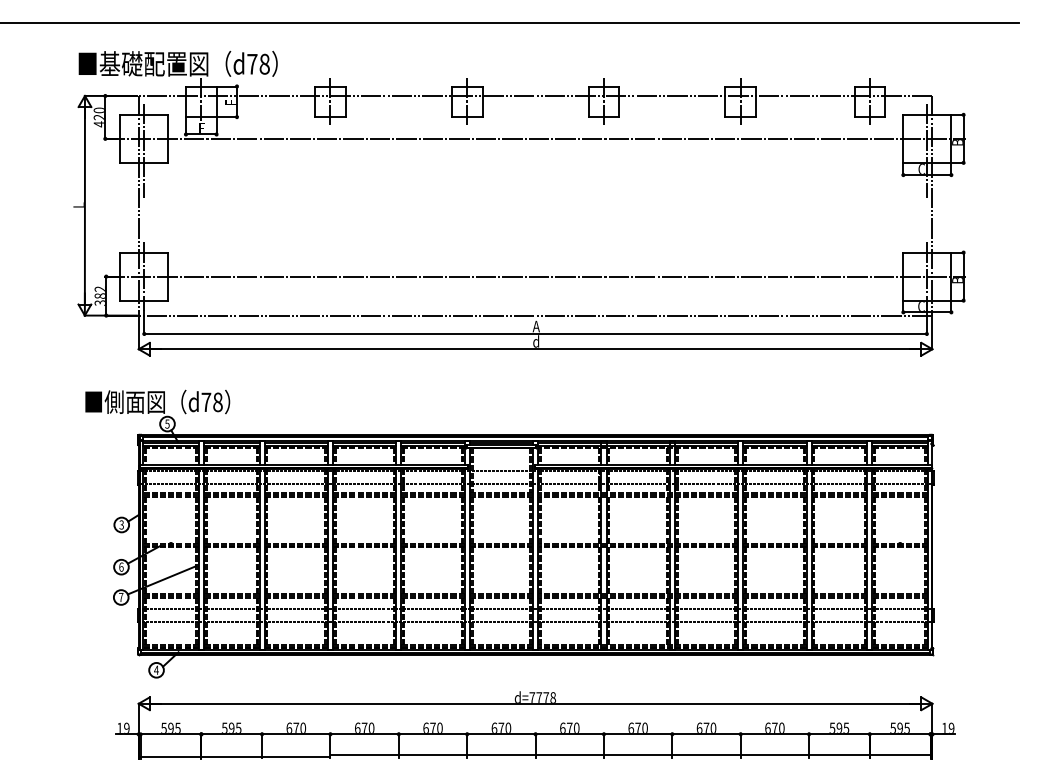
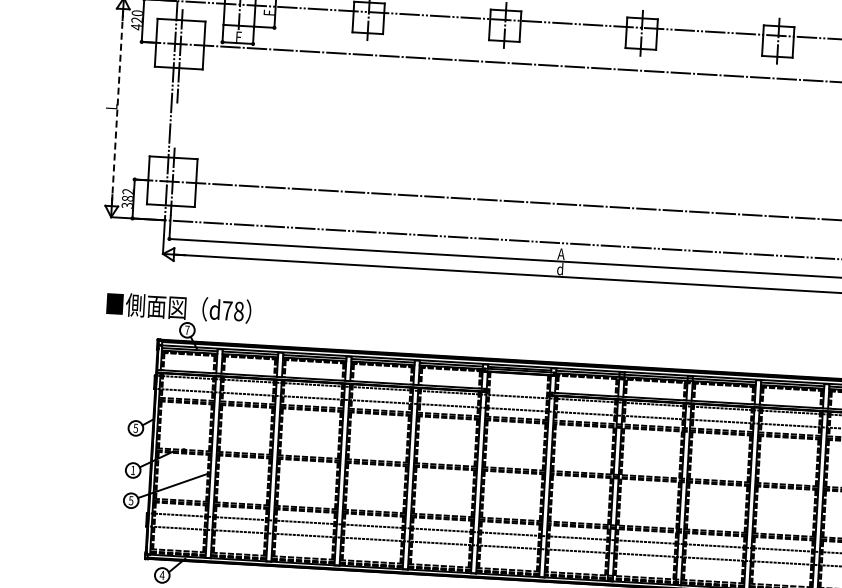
line: (84, 205) -> (117, 107), solid -> dashed
text: (167, 423) -> (187, 329), 5 -> 7
text: (121, 524) -> (135, 427), 3 -> 5
text: (121, 566) -> (133, 469), 6 -> 1
text: (121, 597) -> (131, 500), 7 -> 5

